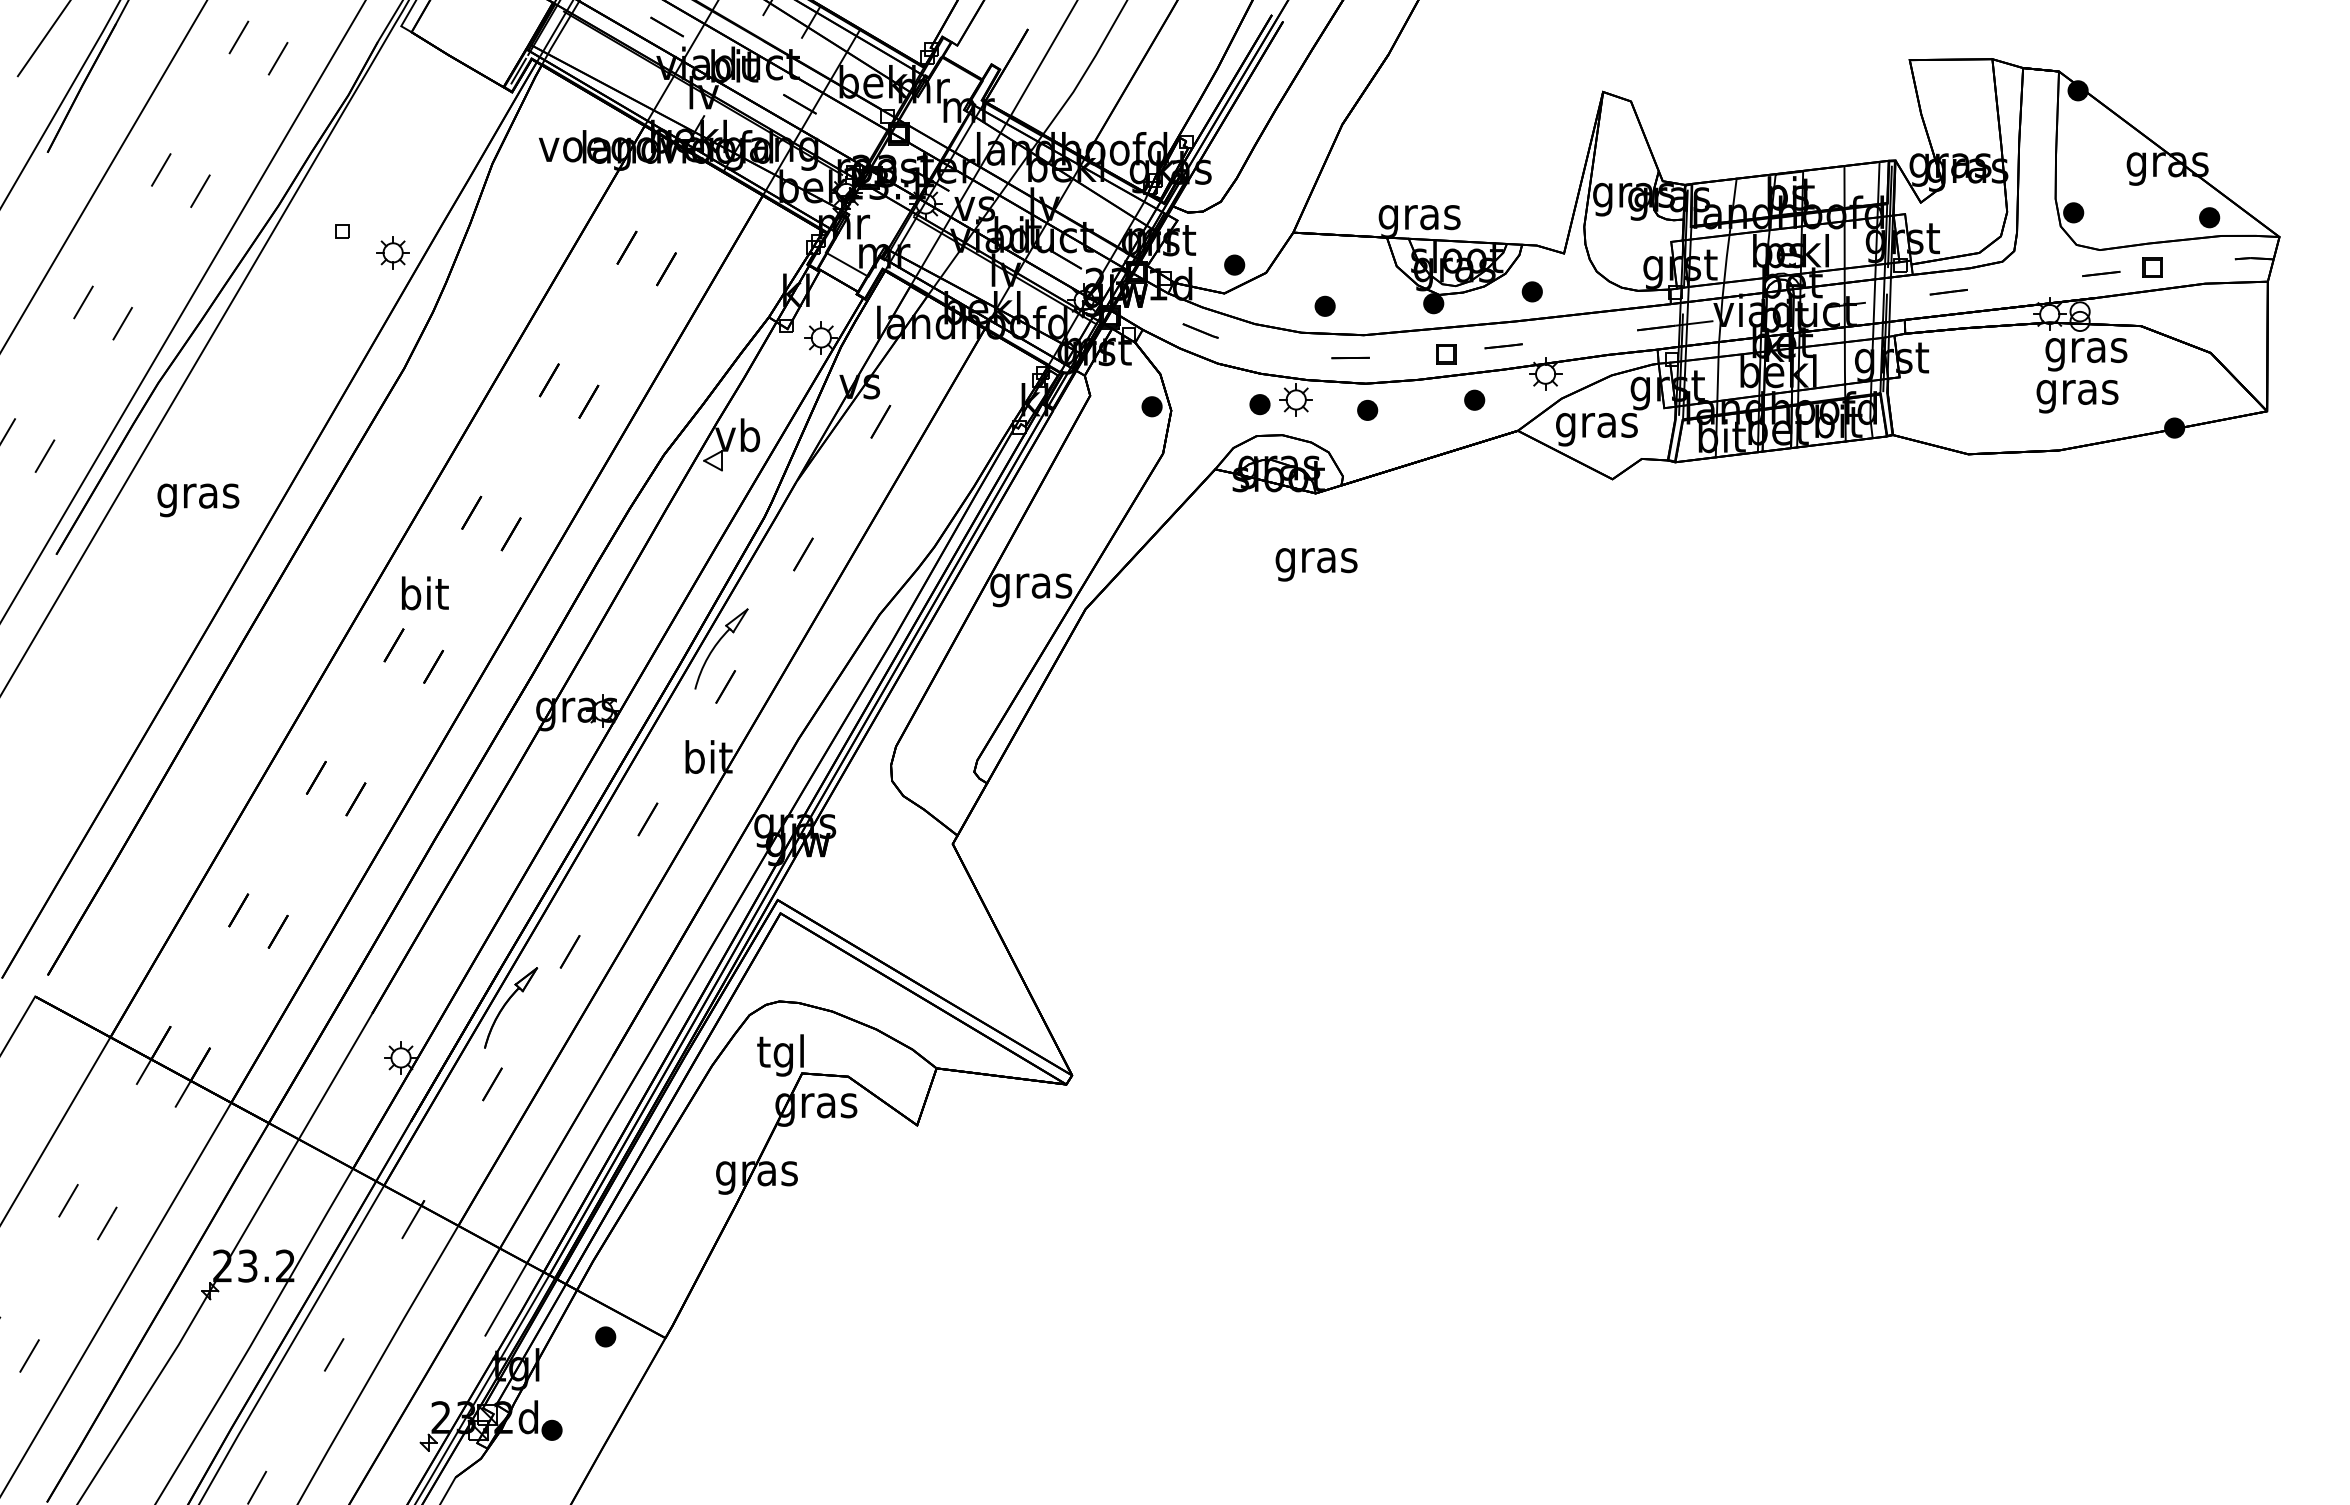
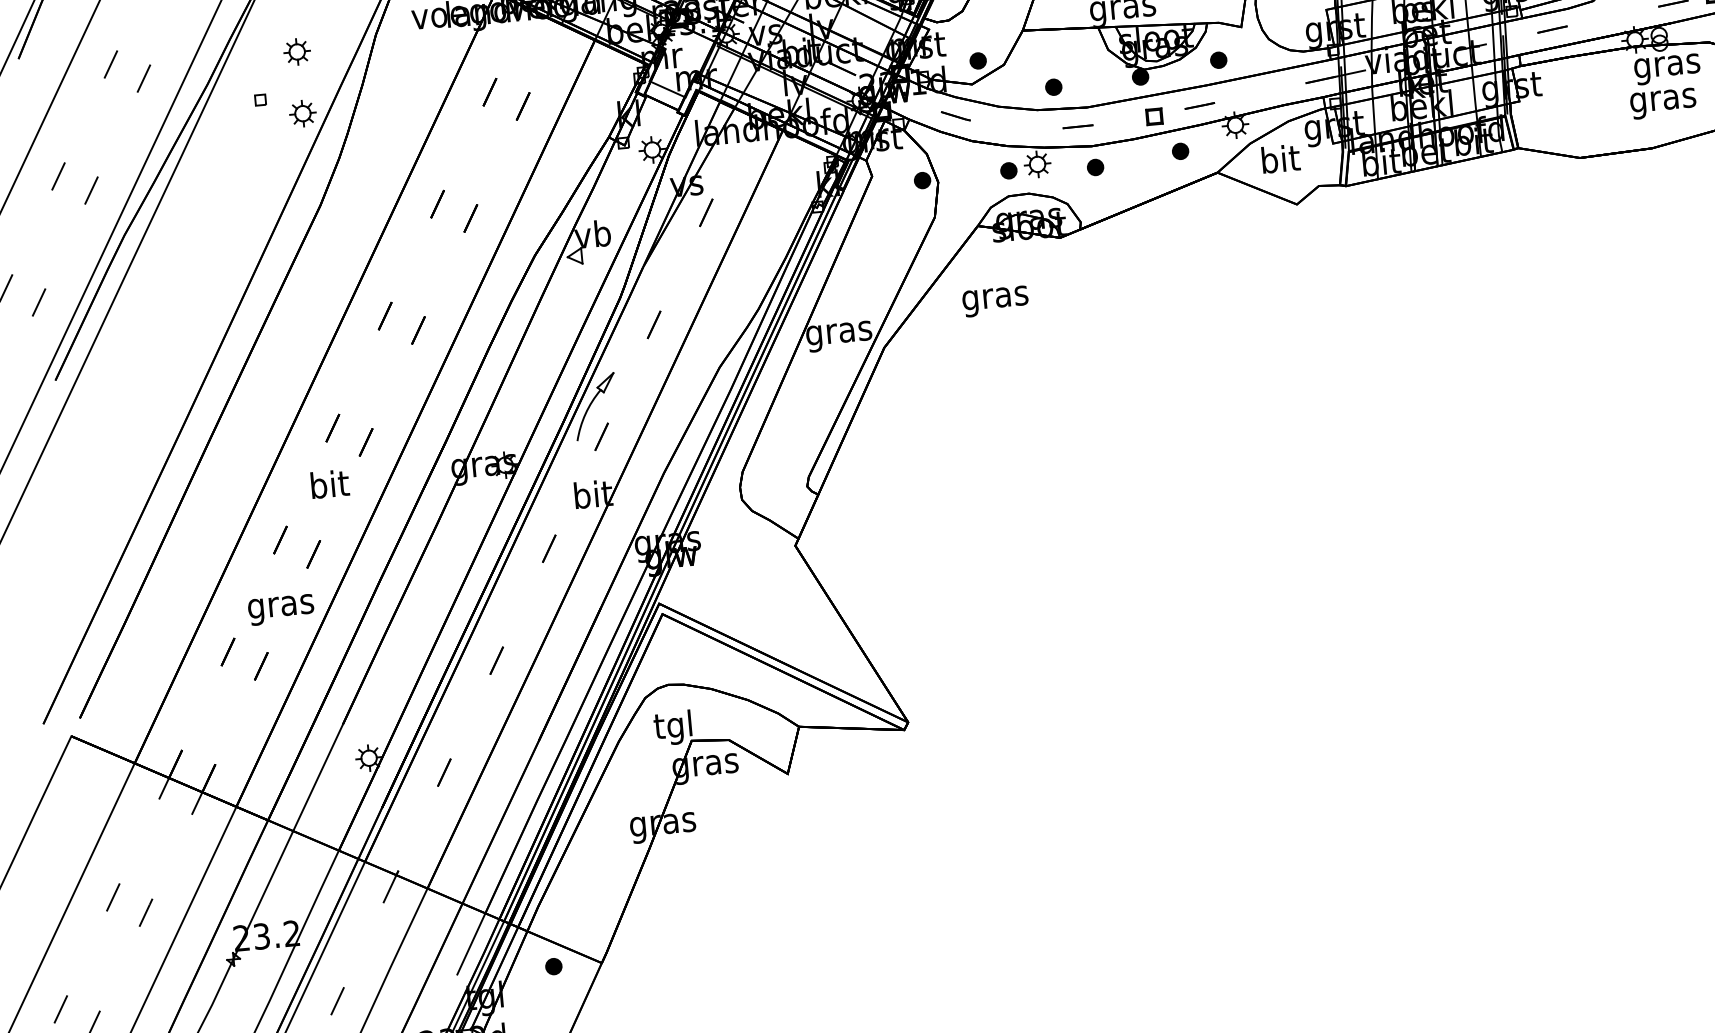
part: (392, 175) -> (296, 51), added
text: (1596, 425) -> (1280, 162), gras -> bit
text: (198, 500) -> (281, 610), moved
text: (1316, 564) -> (995, 301), moved
text: (425, 593) -> (330, 484), moved
part: (511, 1007) -> (453, 709), removed

